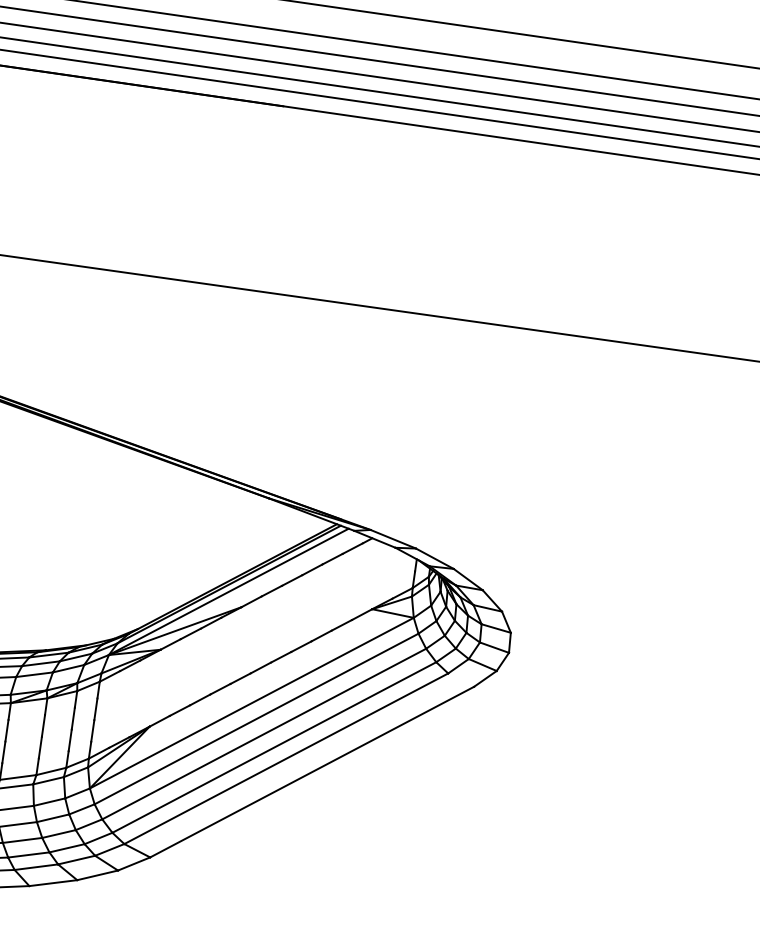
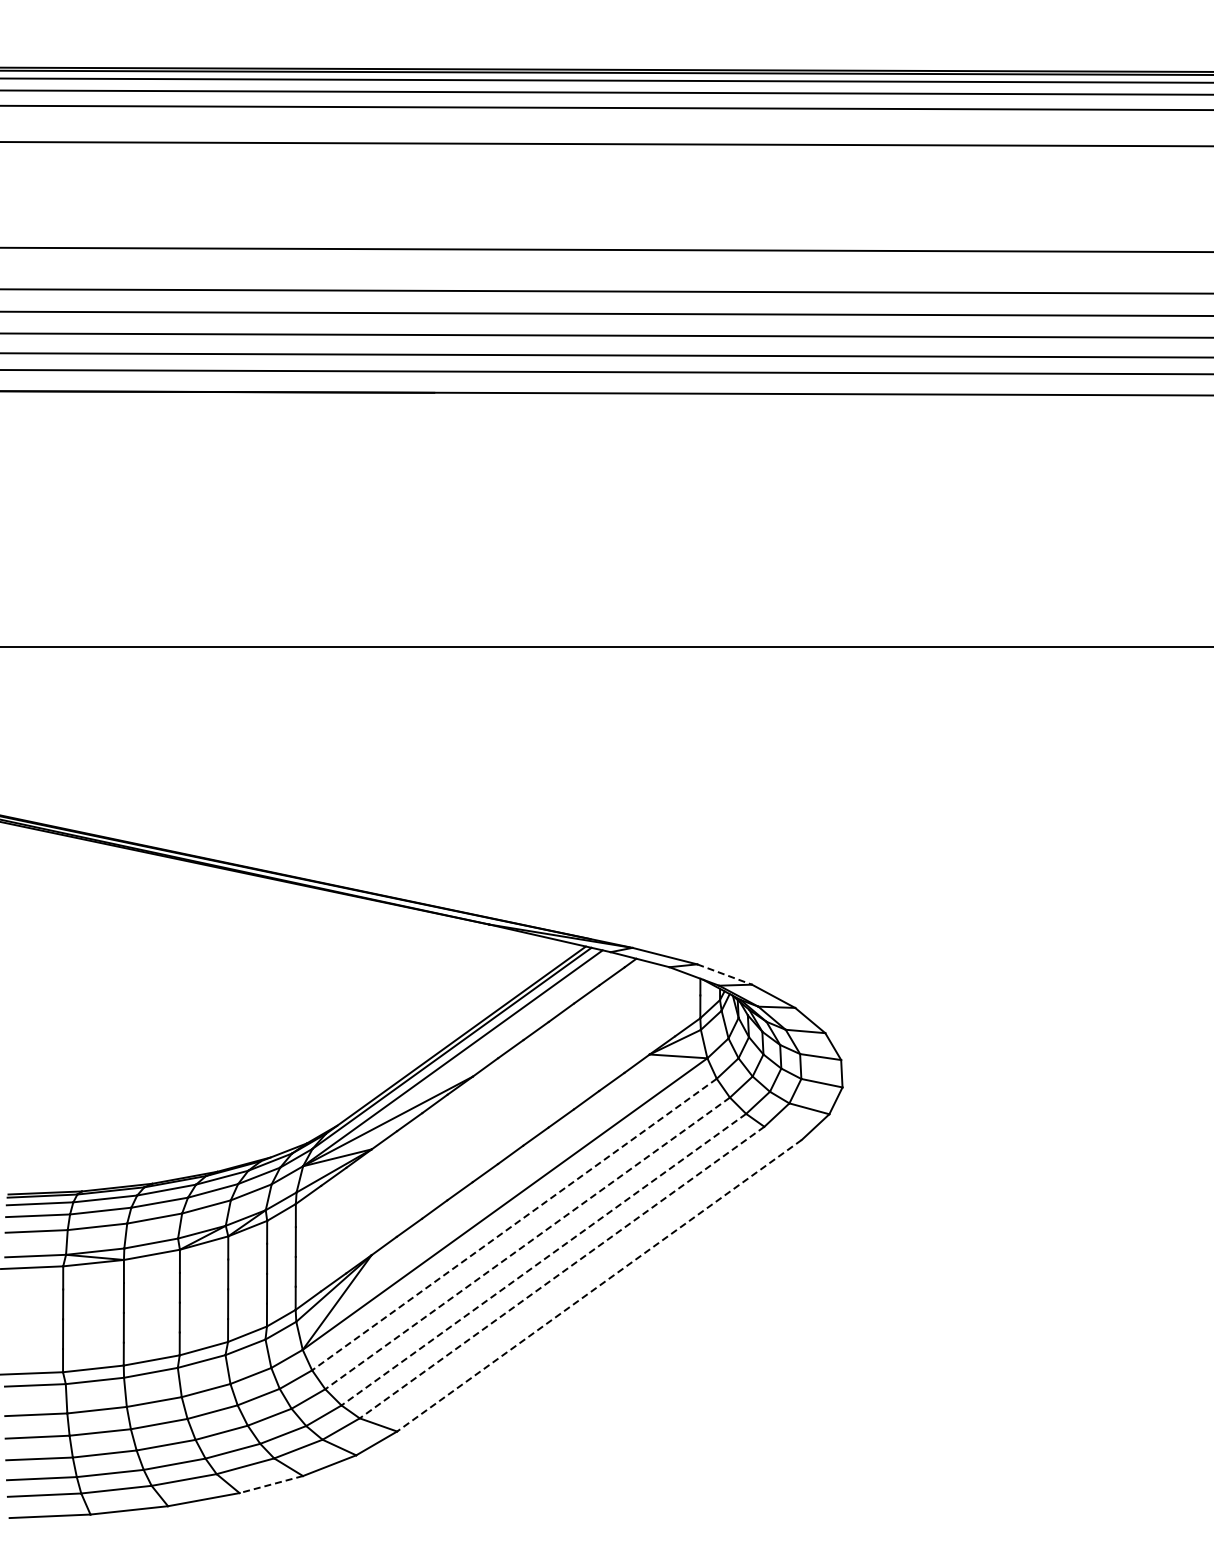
line: (435, 558) -> (725, 974), solid -> dashed
line: (256, 718) -> (514, 1224), solid -> dashed
line: (264, 734) -> (527, 1243), solid -> dashed
line: (274, 747) -> (543, 1259), solid -> dashed
line: (285, 758) -> (561, 1272), solid -> dashed
line: (312, 772) -> (599, 1286), solid -> dashed
line: (53, 883) -> (271, 1484), solid -> dashed

